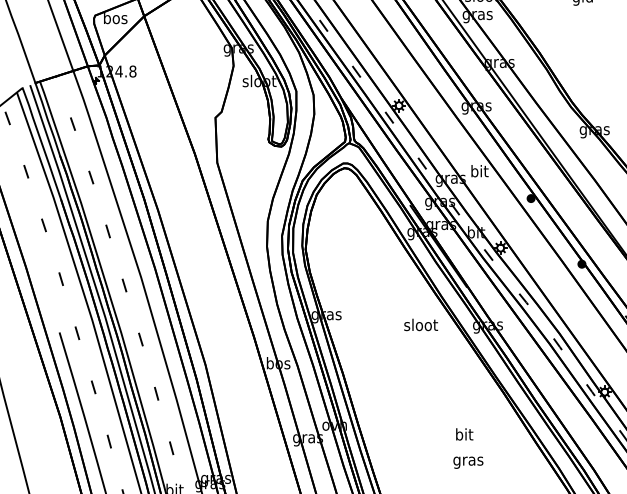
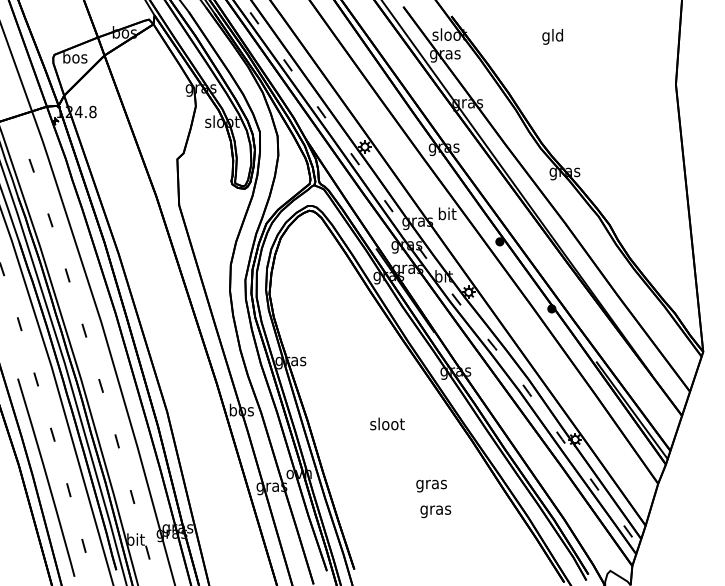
text: (421, 324) -> (387, 423), moved
text: (464, 436) -> (431, 484), bit -> gras

